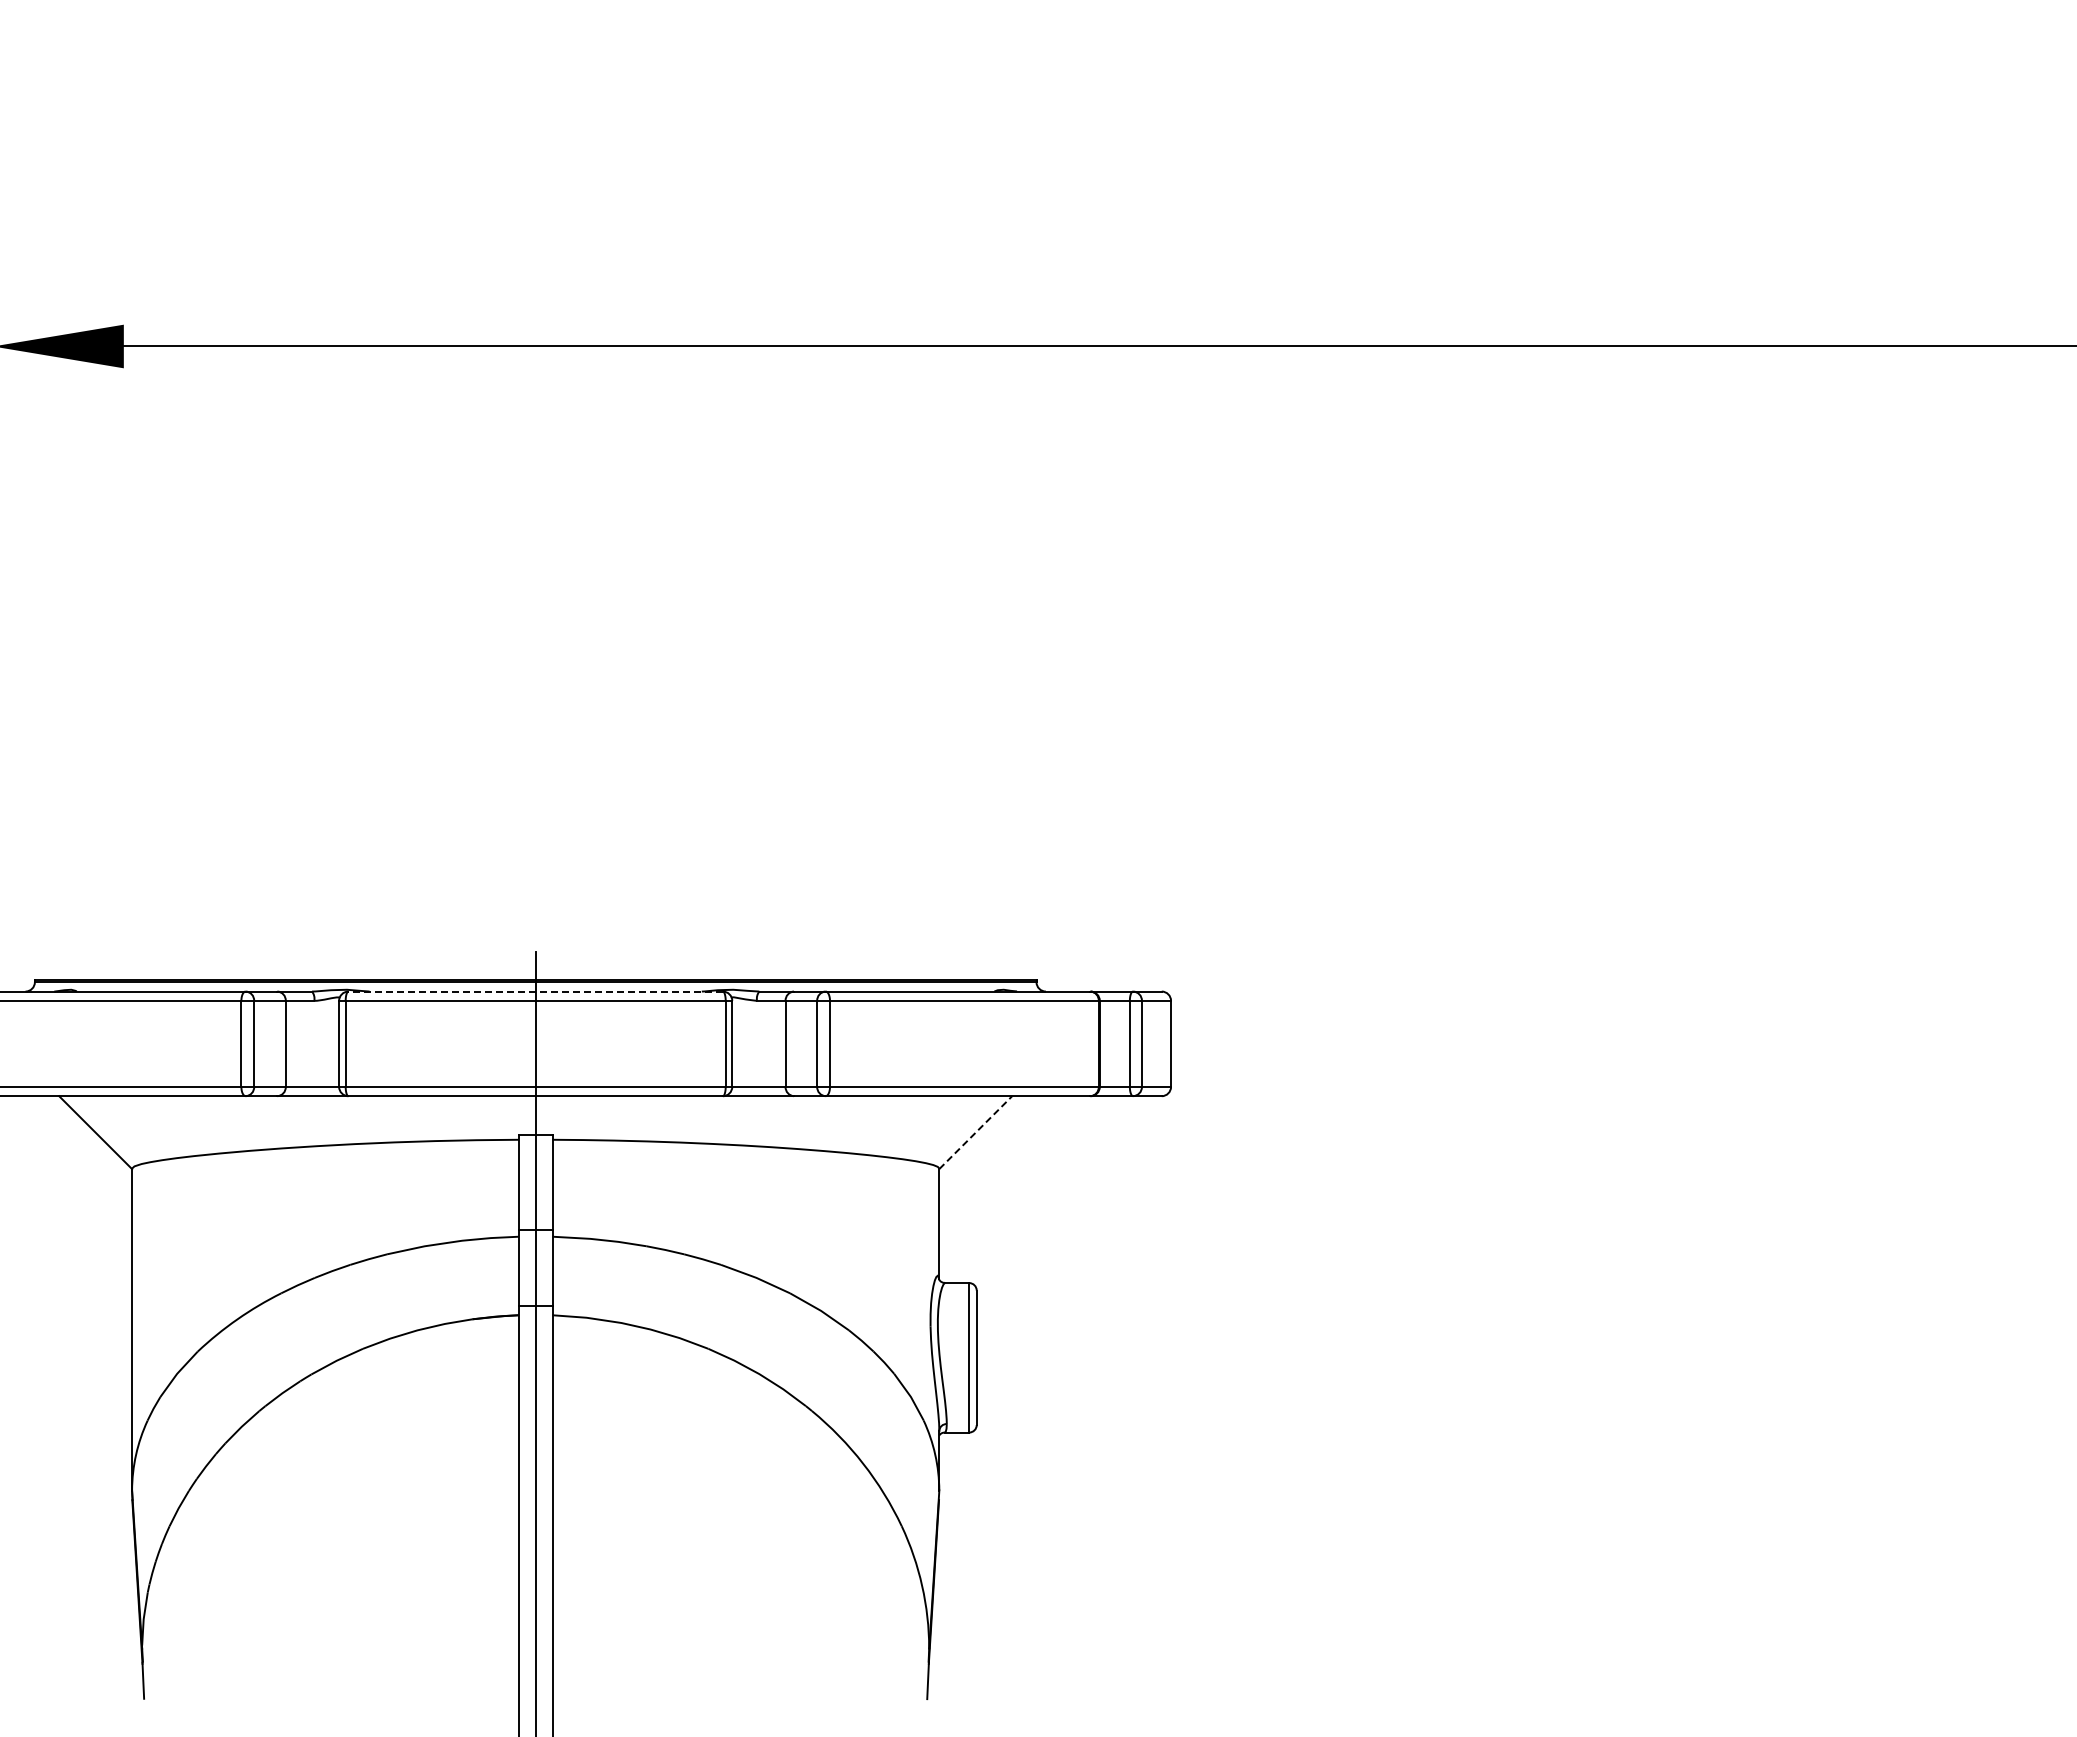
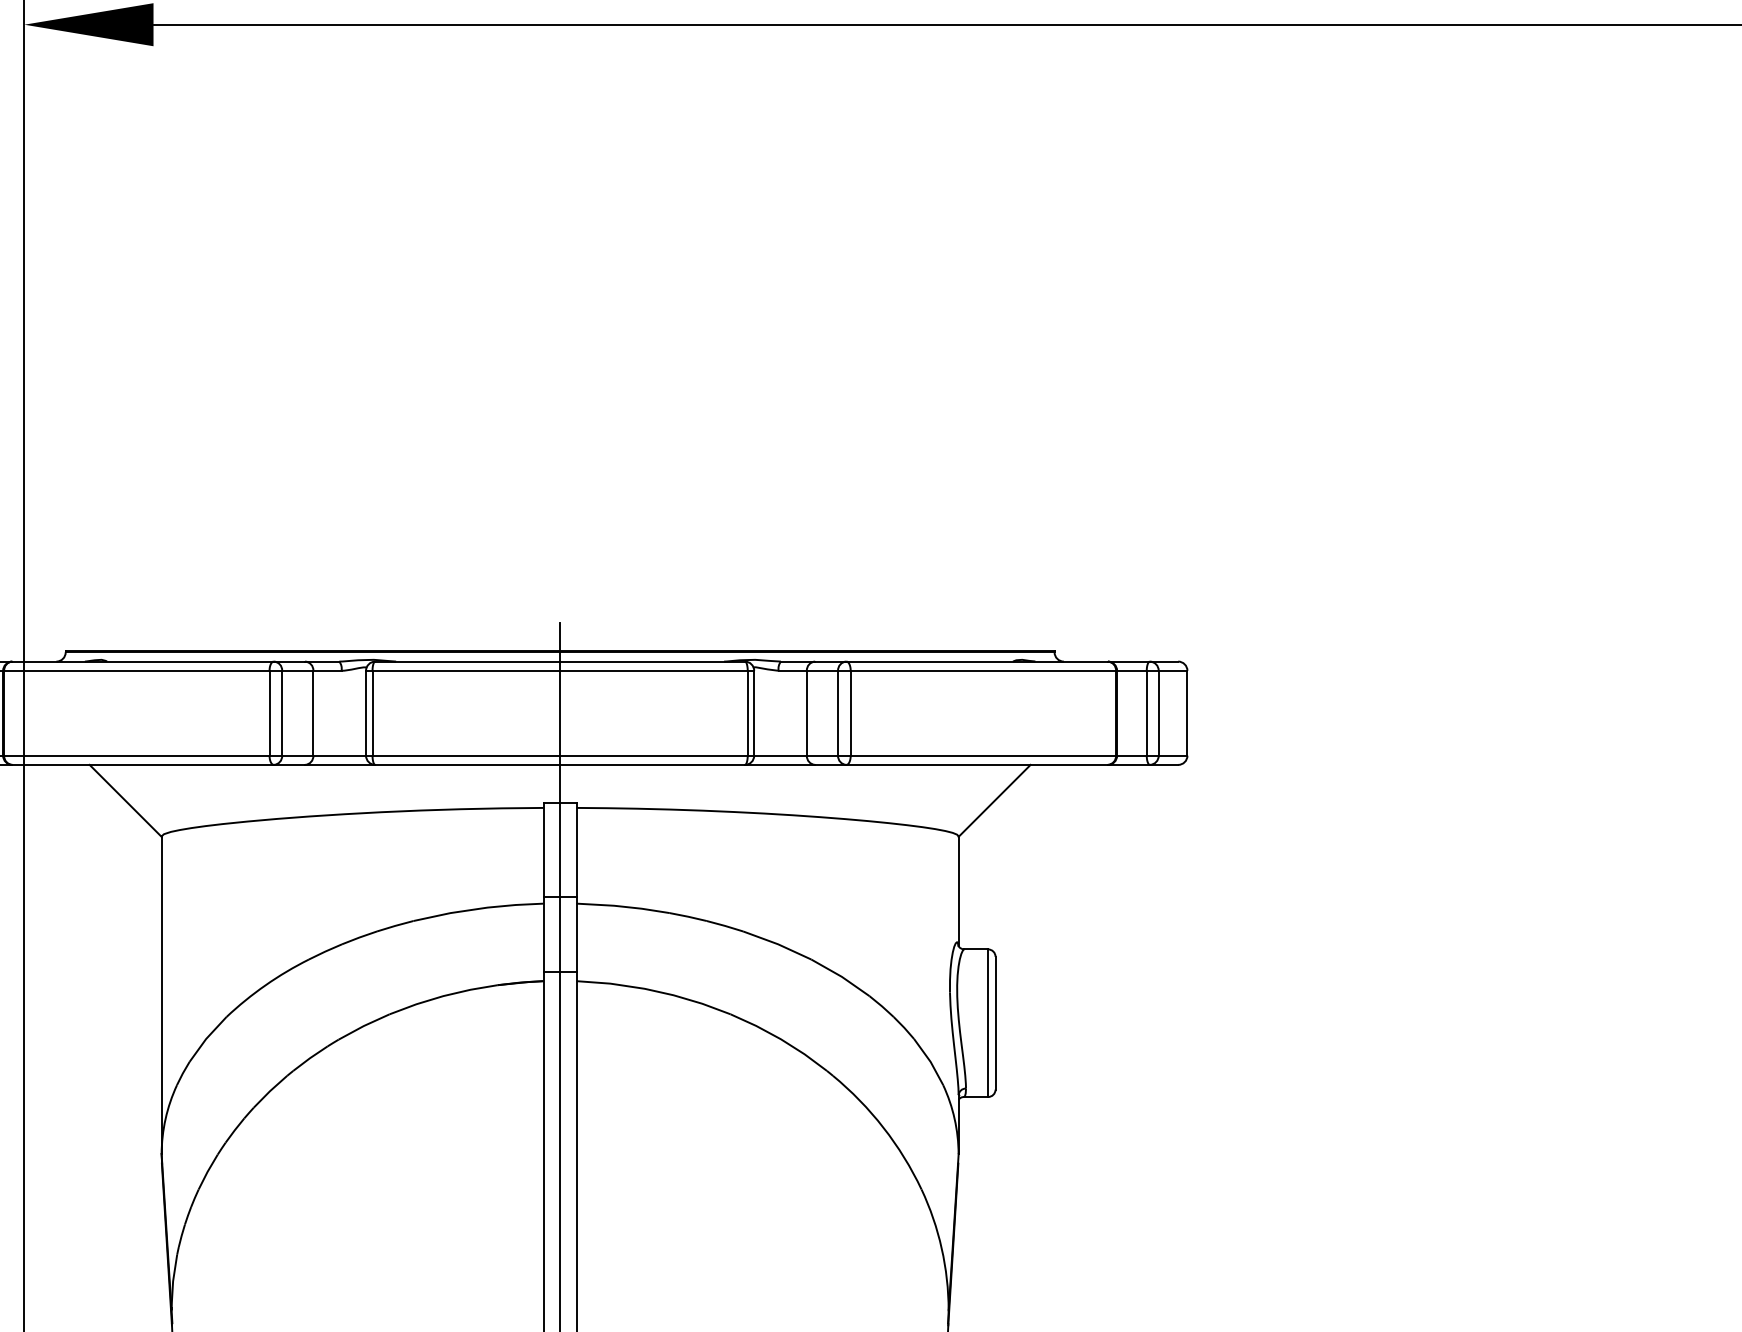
line: (535, 991) -> (559, 661), dashed -> solid
line: (975, 1132) -> (994, 800), dashed -> solid

